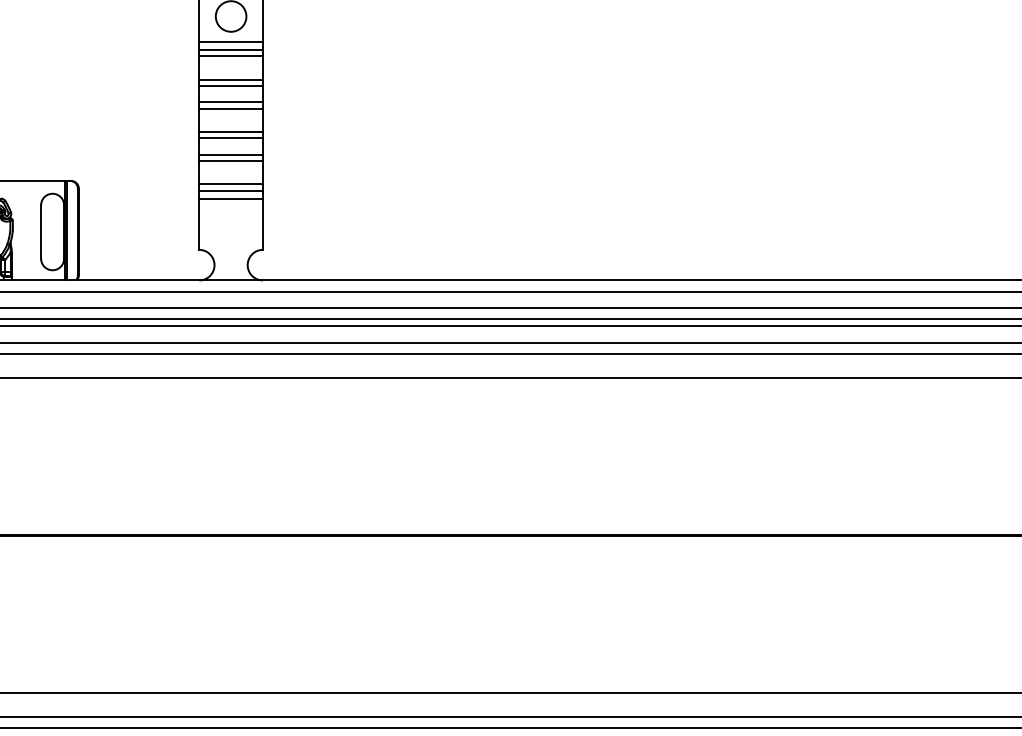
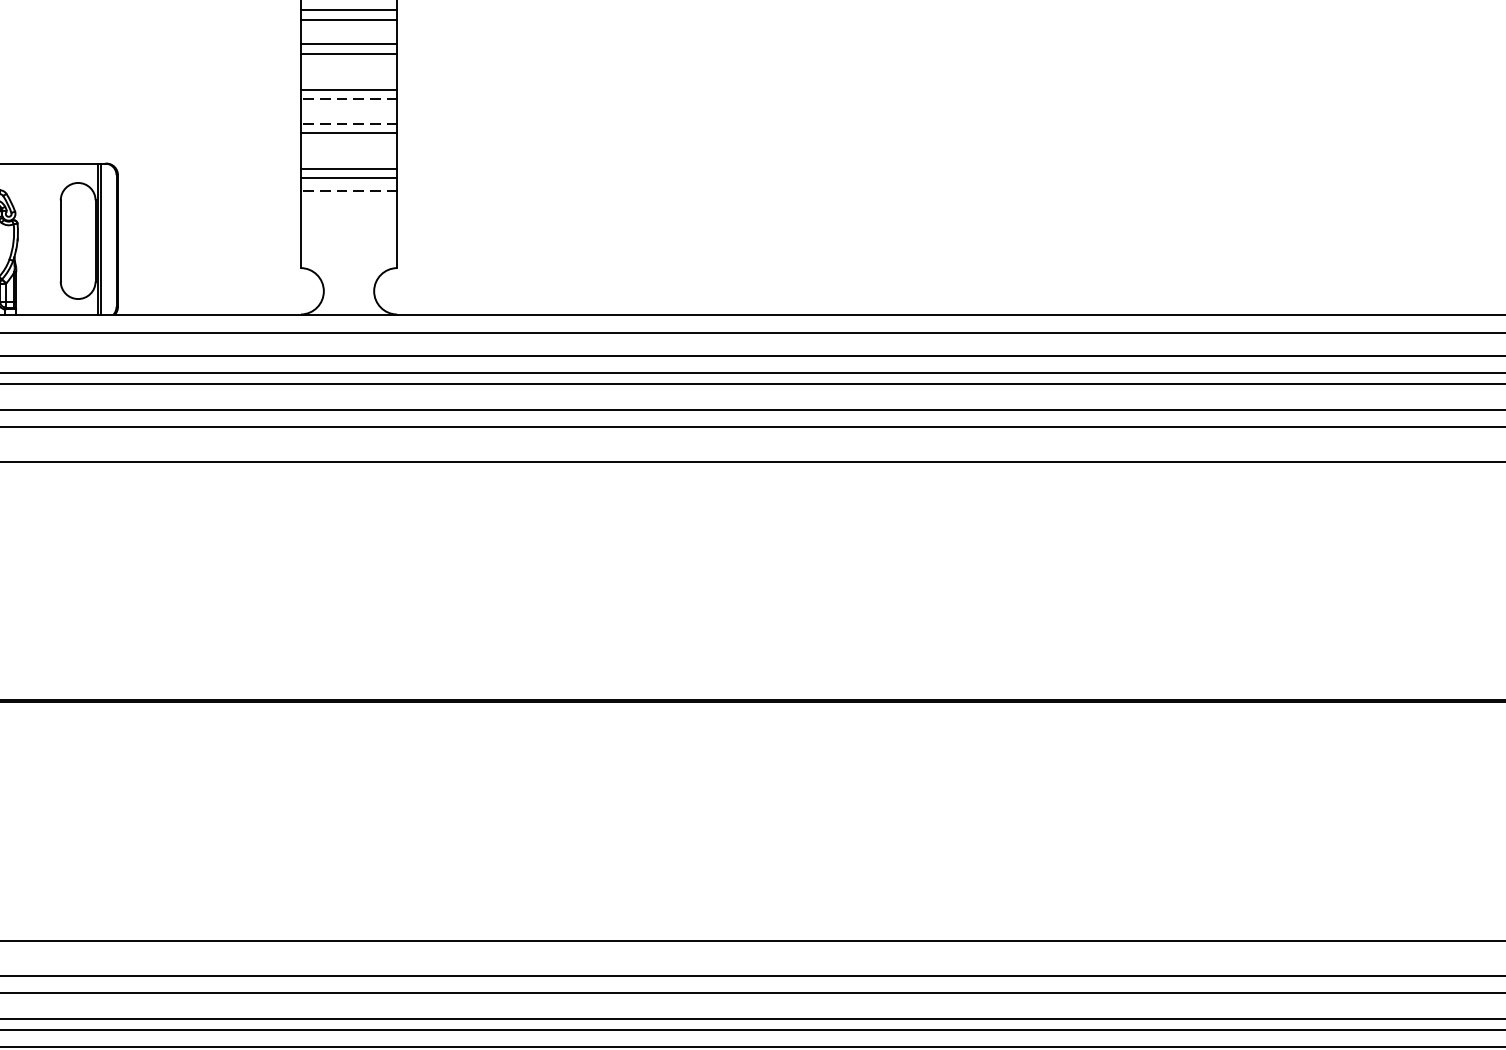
line: (231, 138) -> (349, 99), solid -> dashed
line: (231, 154) -> (349, 123), solid -> dashed
line: (231, 198) -> (349, 190), solid -> dashed

